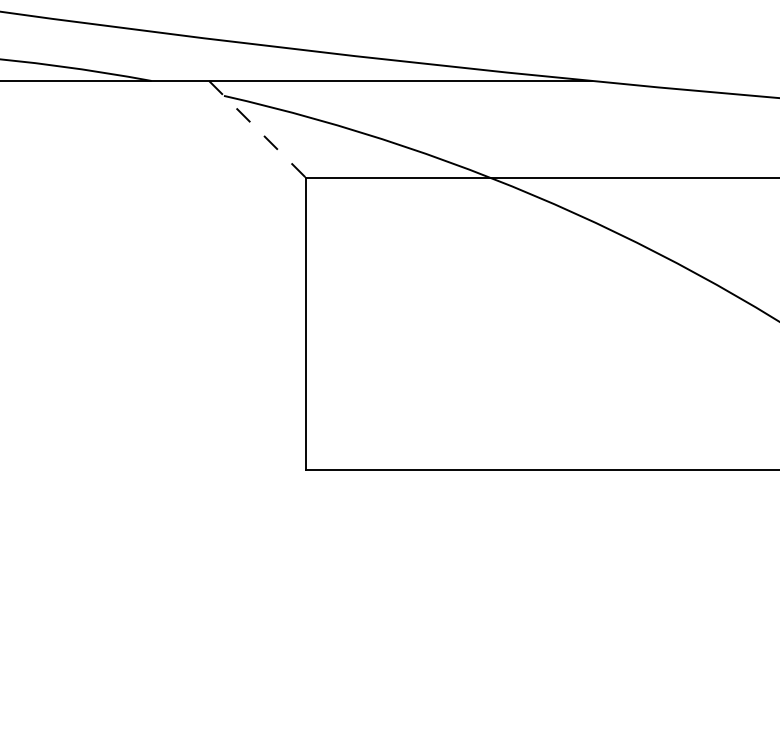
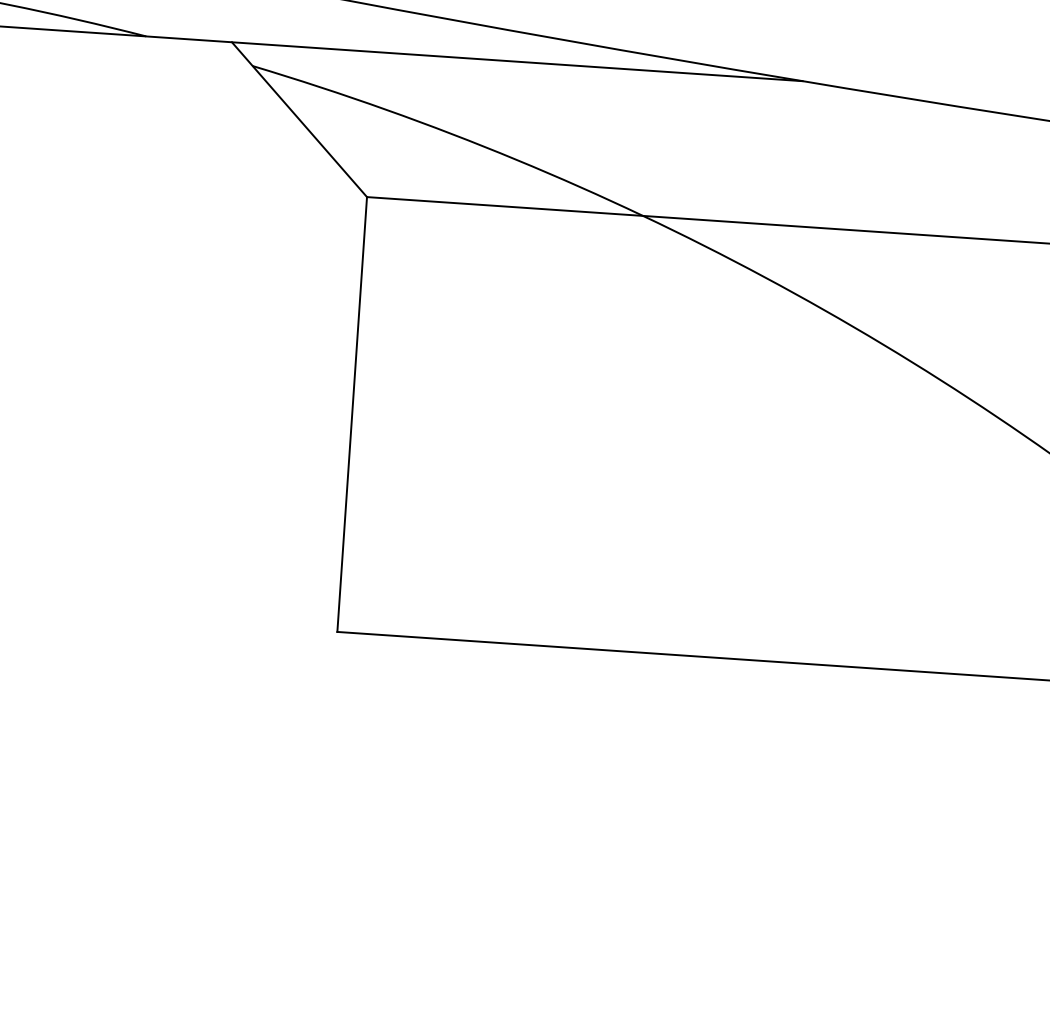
line: (257, 129) -> (299, 119), dashed -> solid

